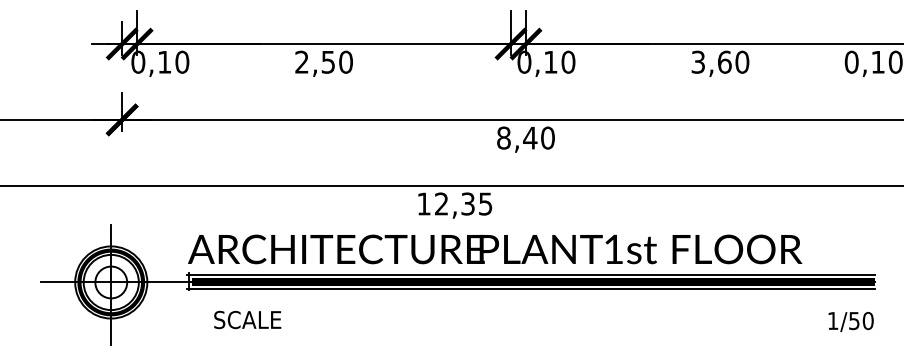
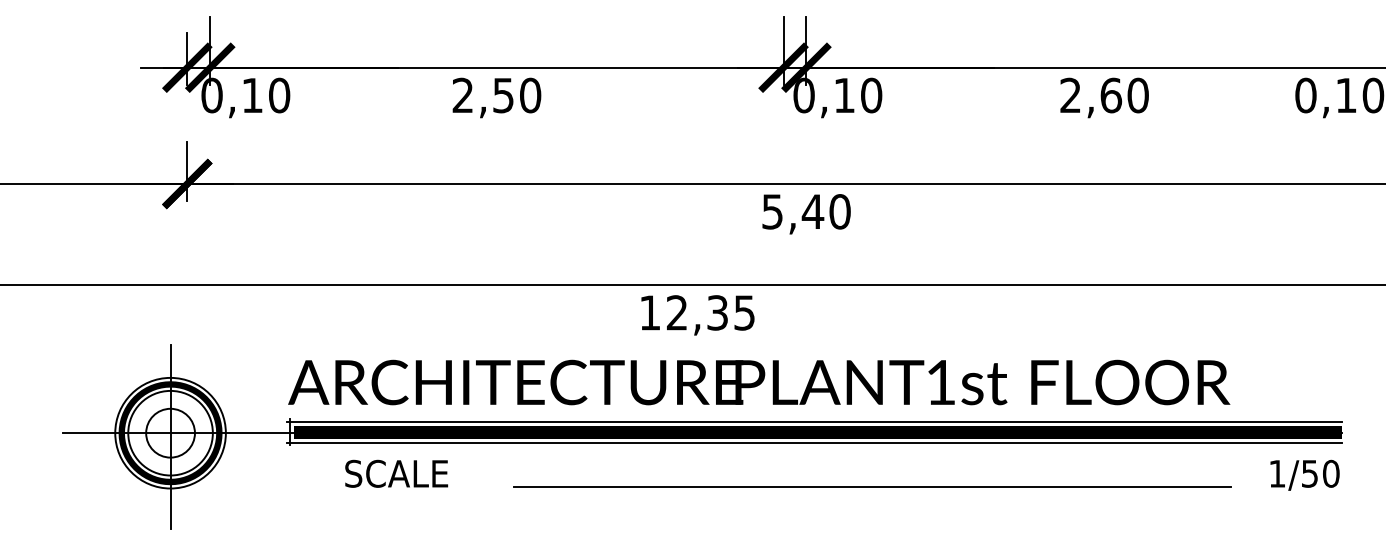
text: (697, 62) -> (1069, 95), 3,60 -> 2,60
text: (503, 137) -> (771, 210), 8,40 -> 5,40
line: (569, 317) -> (873, 486), added
text: (247, 319) -> (396, 473), moved
text: (850, 321) -> (1304, 474), moved

